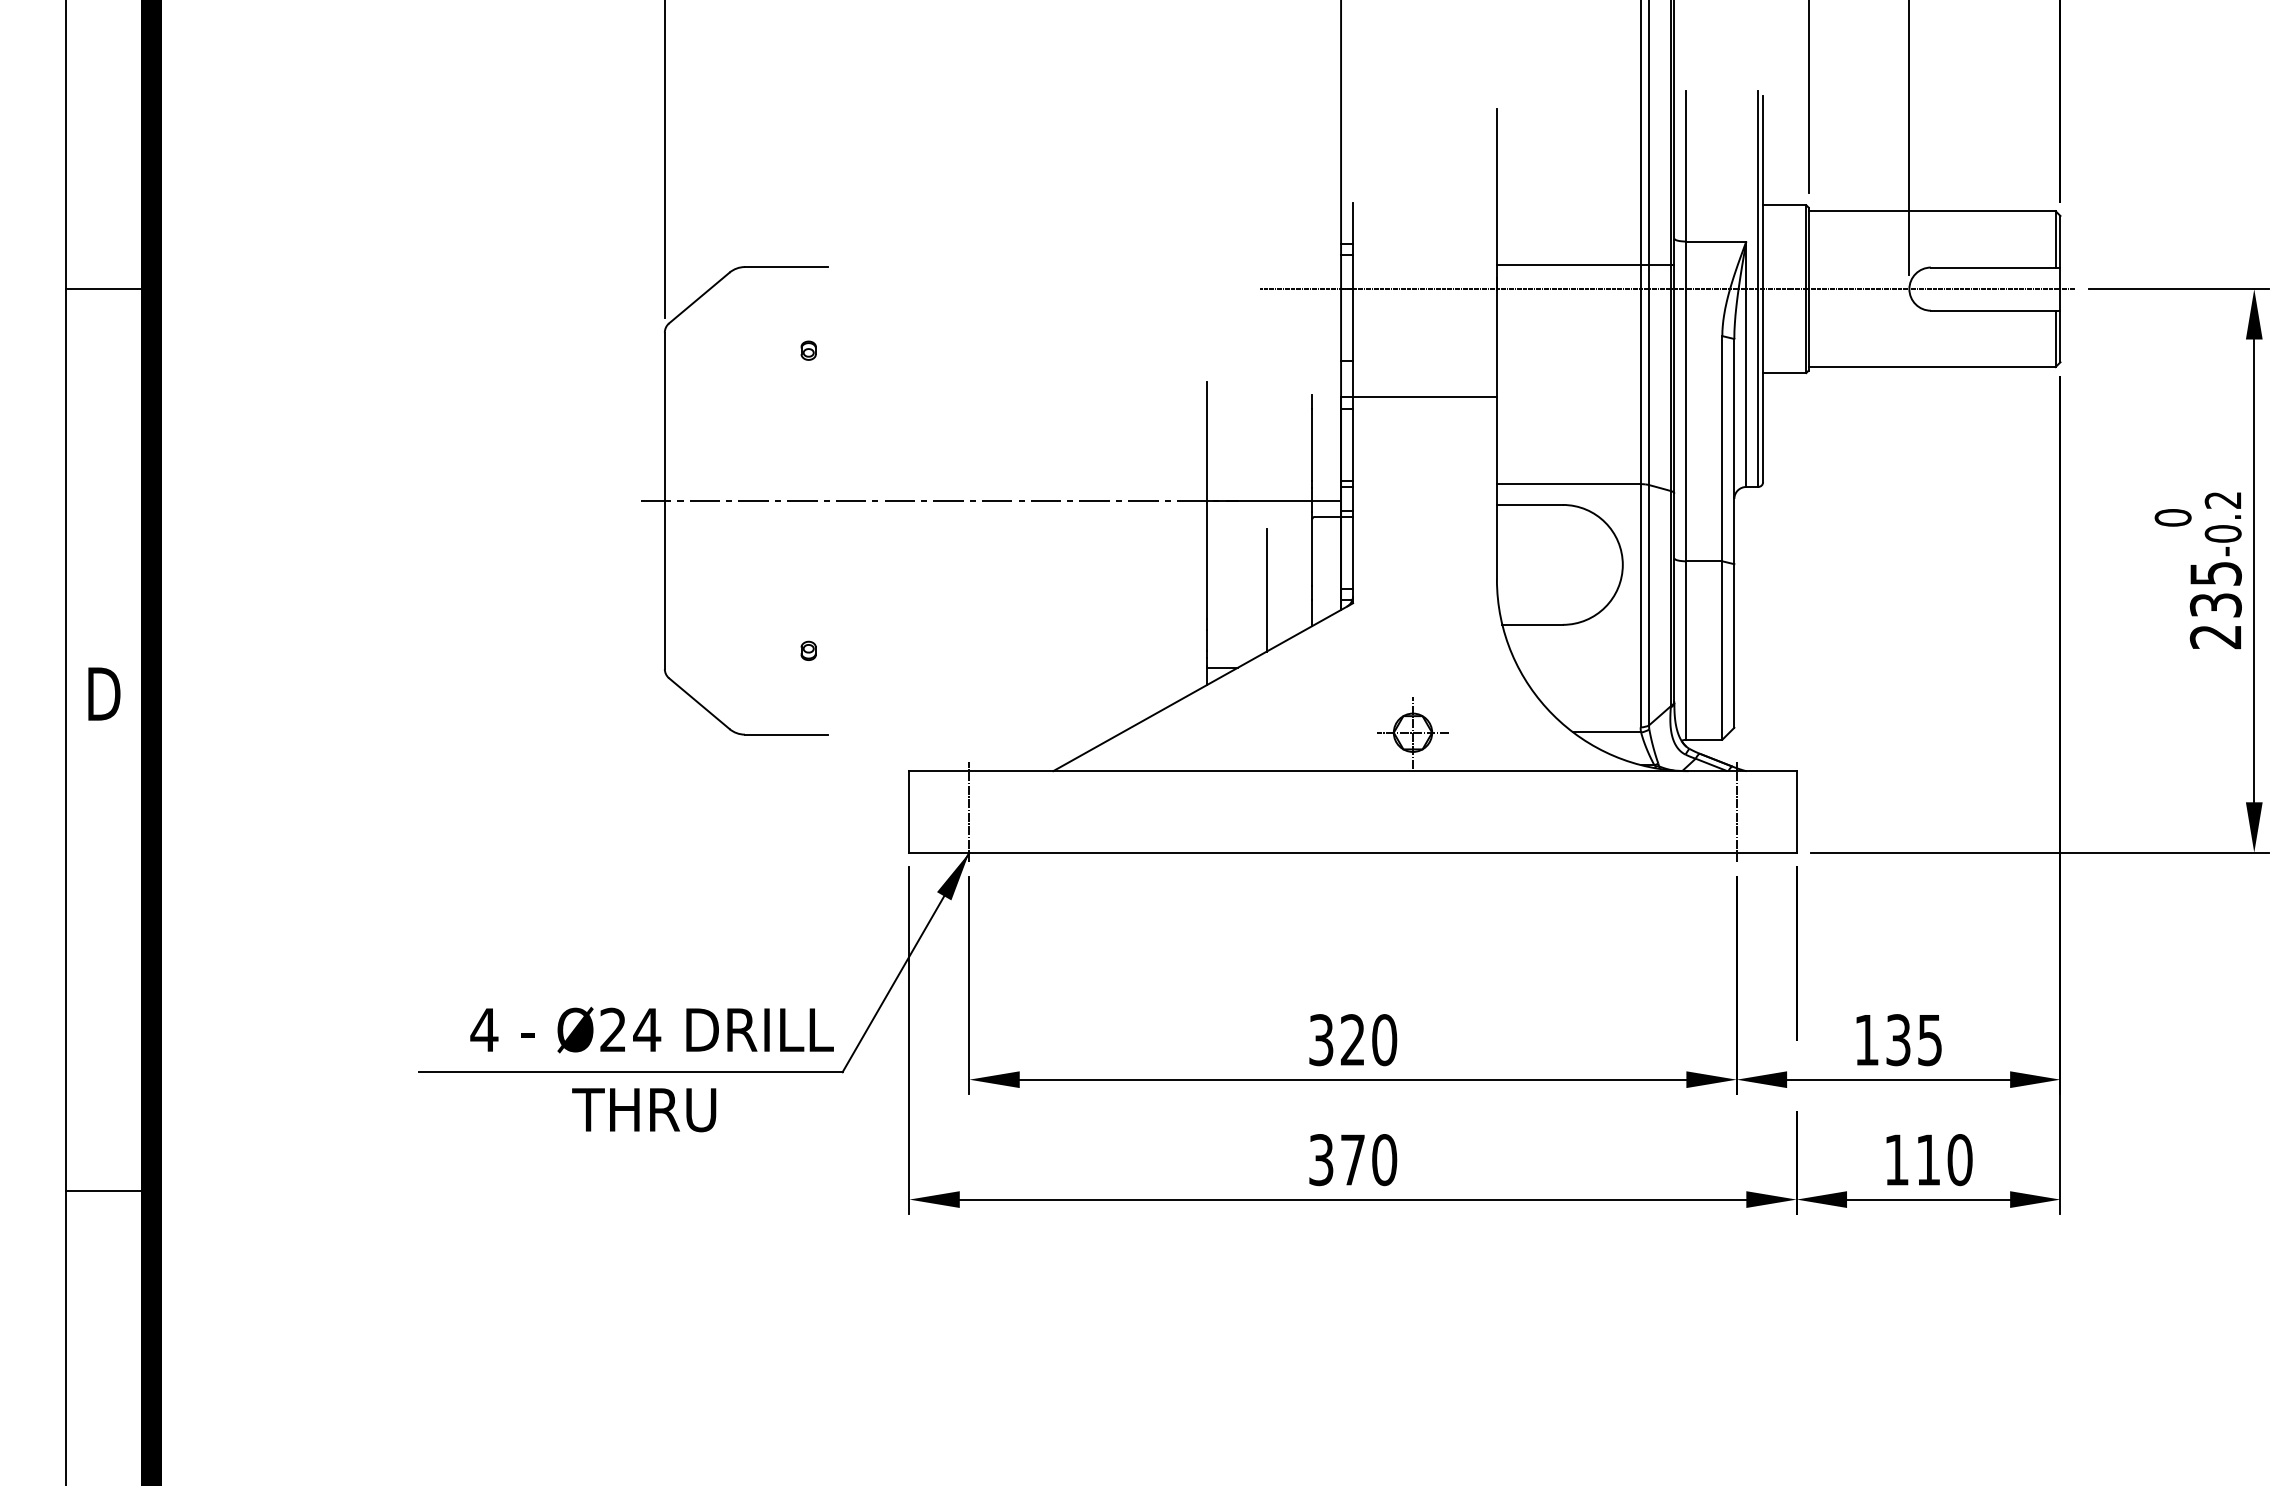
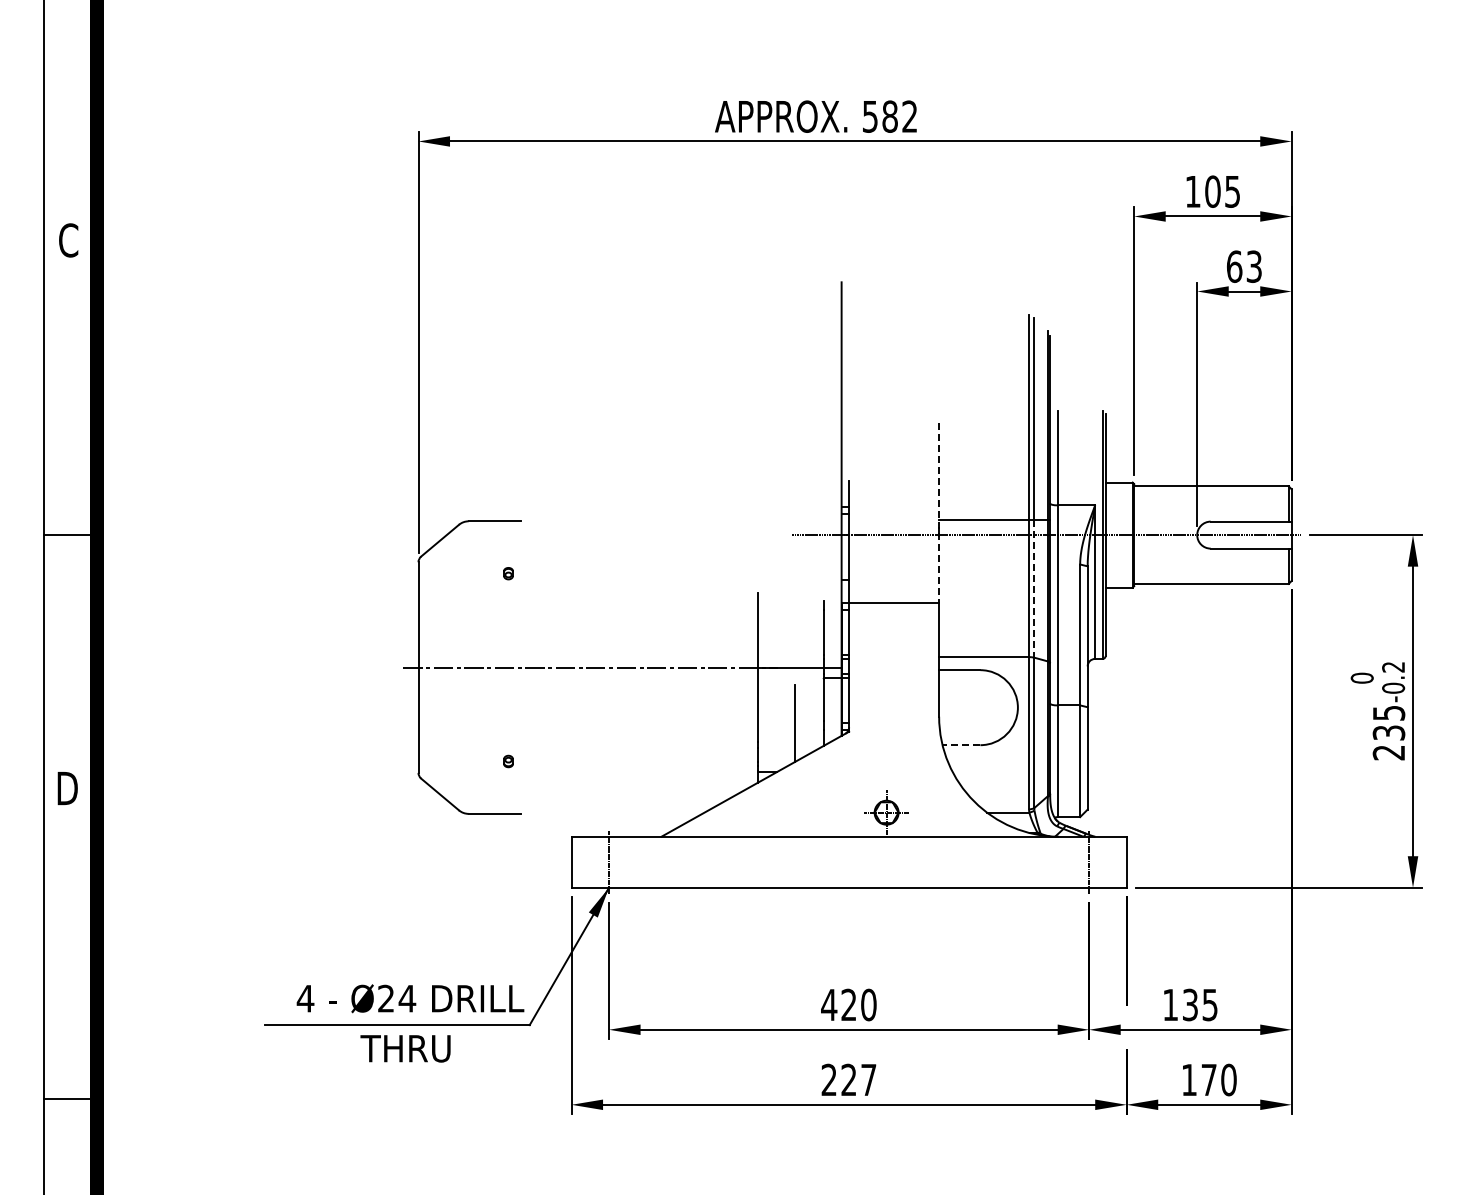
line: (1497, 254) -> (939, 513), solid -> dashed
line: (1649, 374) -> (1034, 588), solid -> dashed
line: (1532, 625) -> (961, 745), solid -> dashed
text: (1321, 1039) -> (829, 1004), 320 -> 420
text: (1352, 1159) -> (848, 1079), 370 -> 227
text: (1927, 1159) -> (1208, 1079), 110 -> 170

